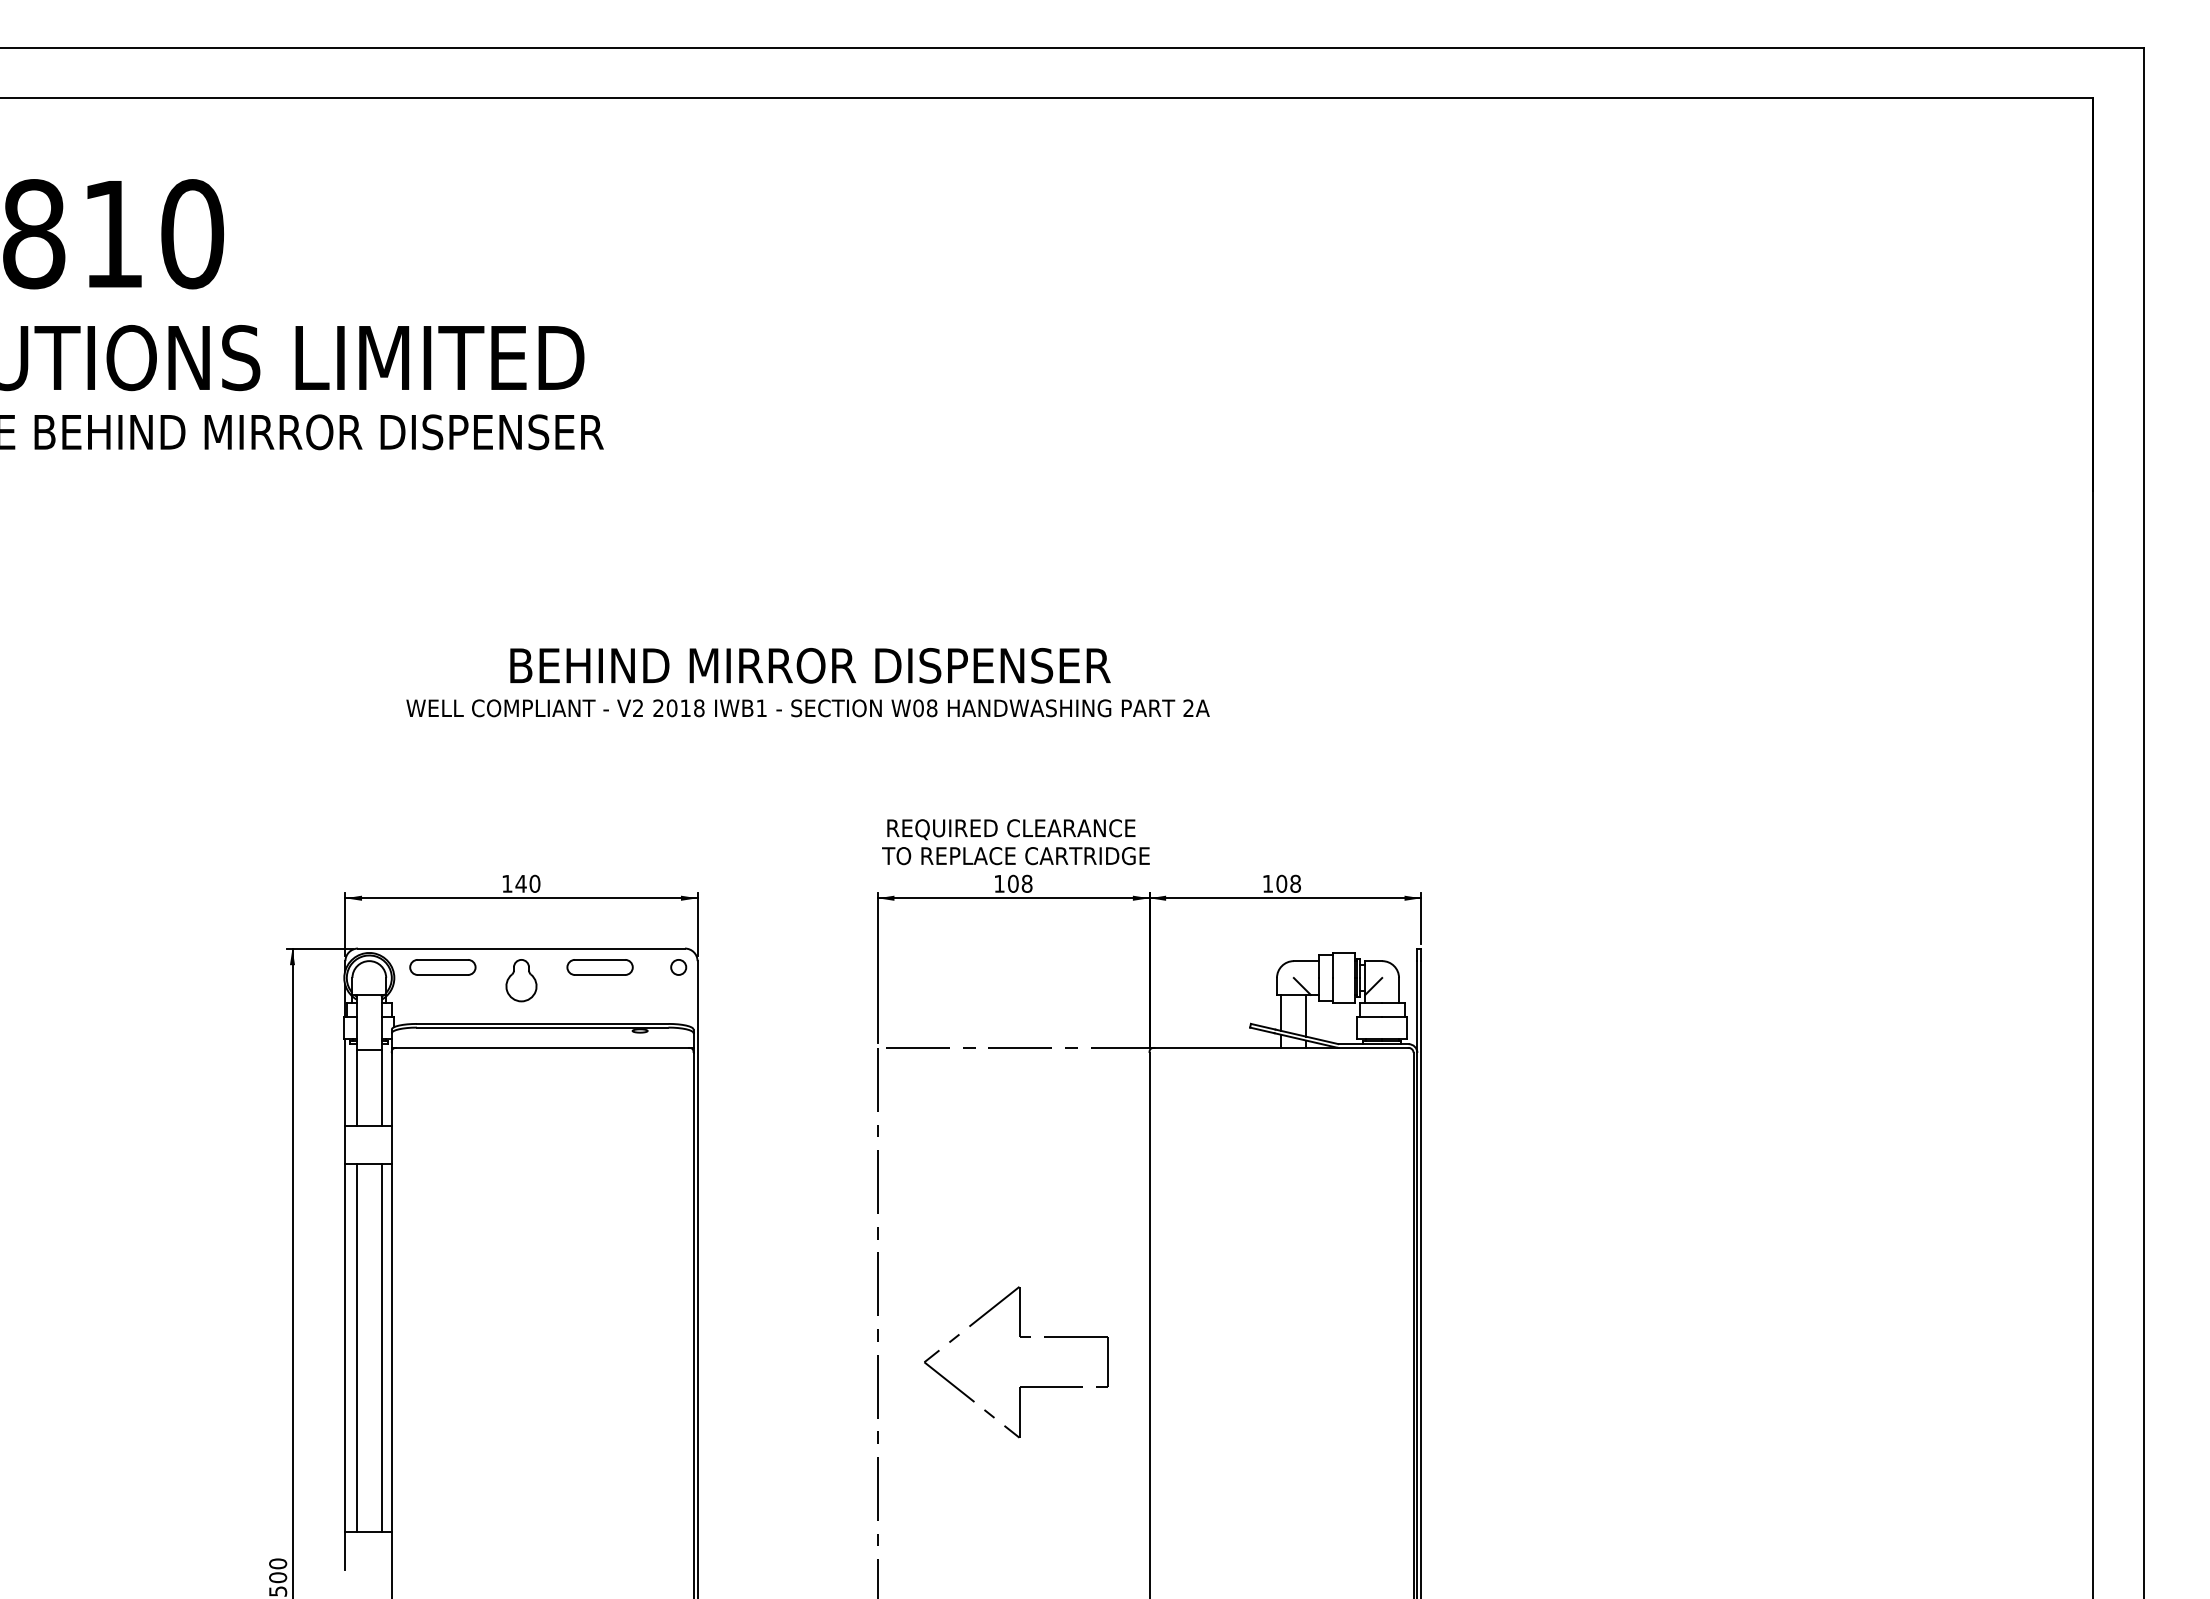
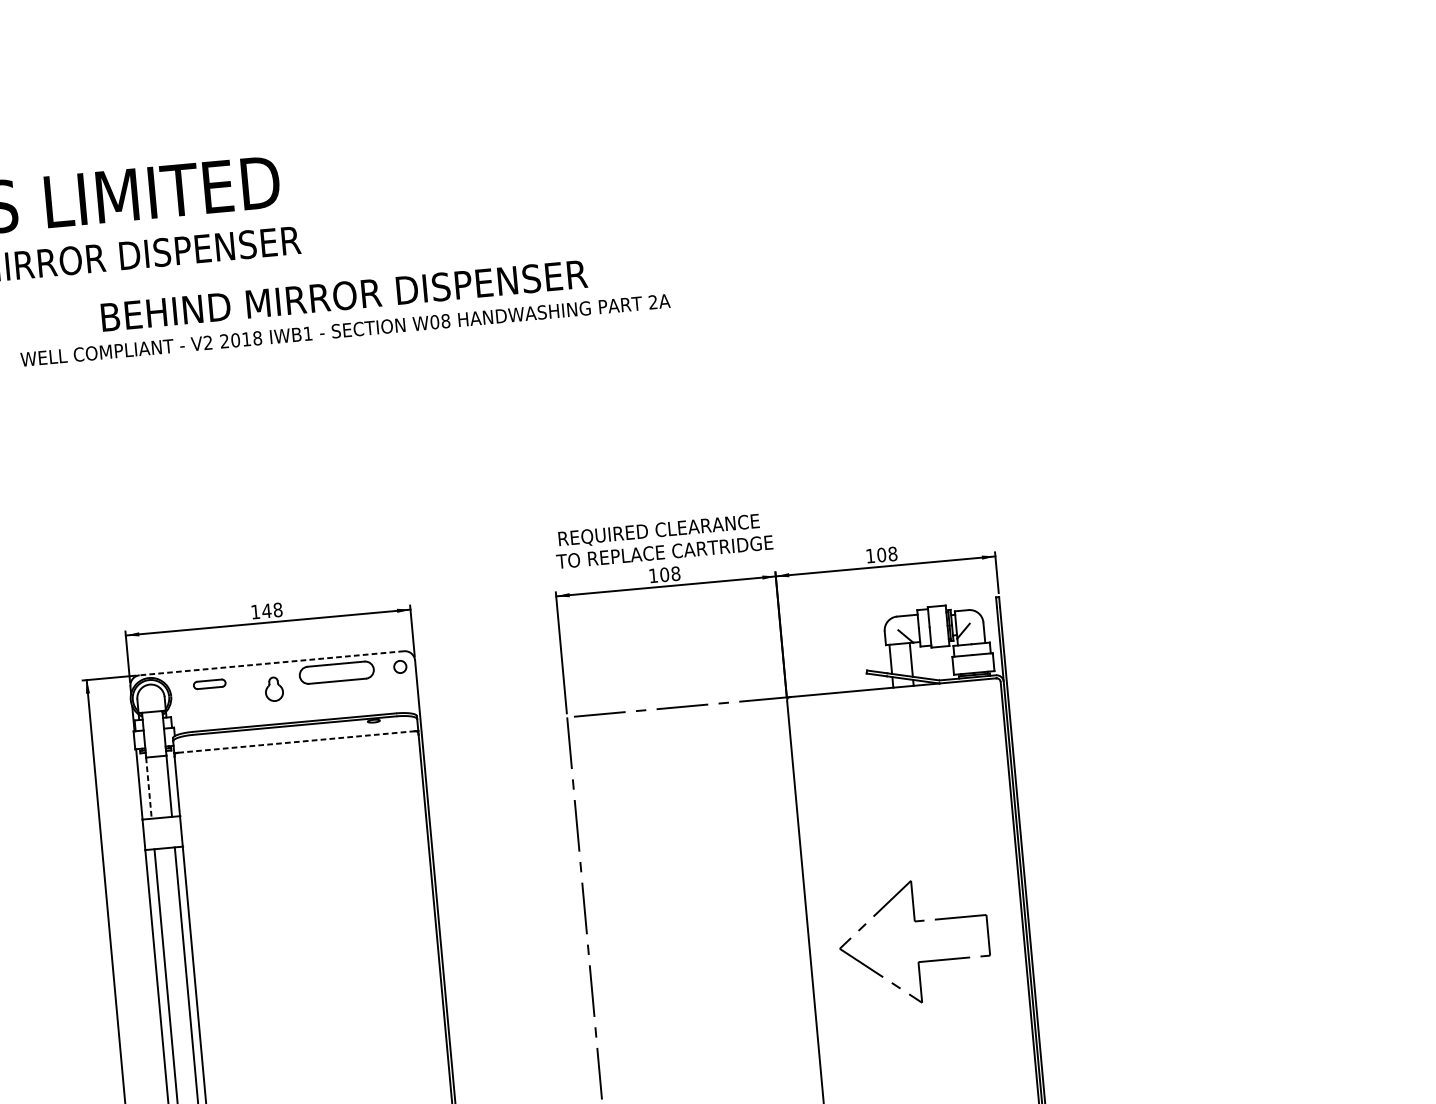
text: (807, 682) -> (343, 309), moved
text: (534, 883) -> (277, 609), 140 -> 148
line: (521, 948) -> (271, 663), solid -> dashed
part: (442, 967) -> (209, 684), size x0.6
part: (599, 967) -> (336, 672), size x1.4
part: (521, 980) -> (274, 689), size x0.7
line: (542, 1047) -> (296, 741), solid -> dashed
line: (356, 1088) -> (148, 788), solid -> dashed
part: (1020, 1386) -> (919, 961), moved

